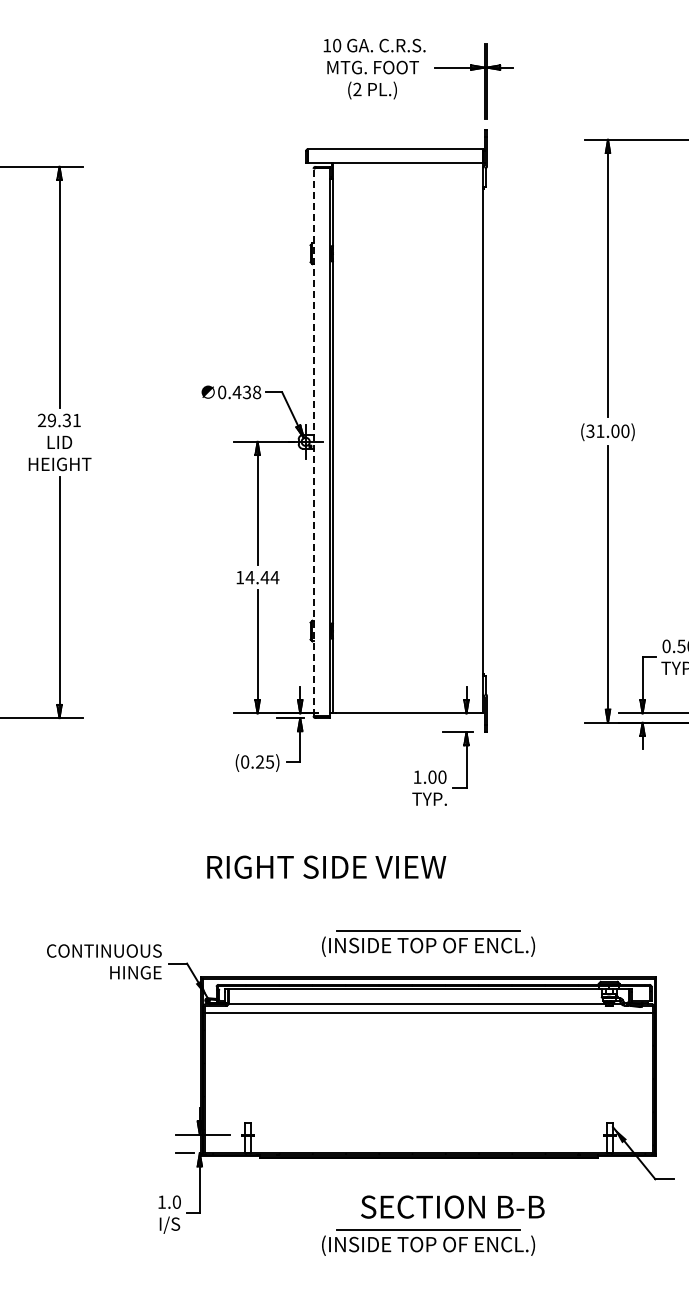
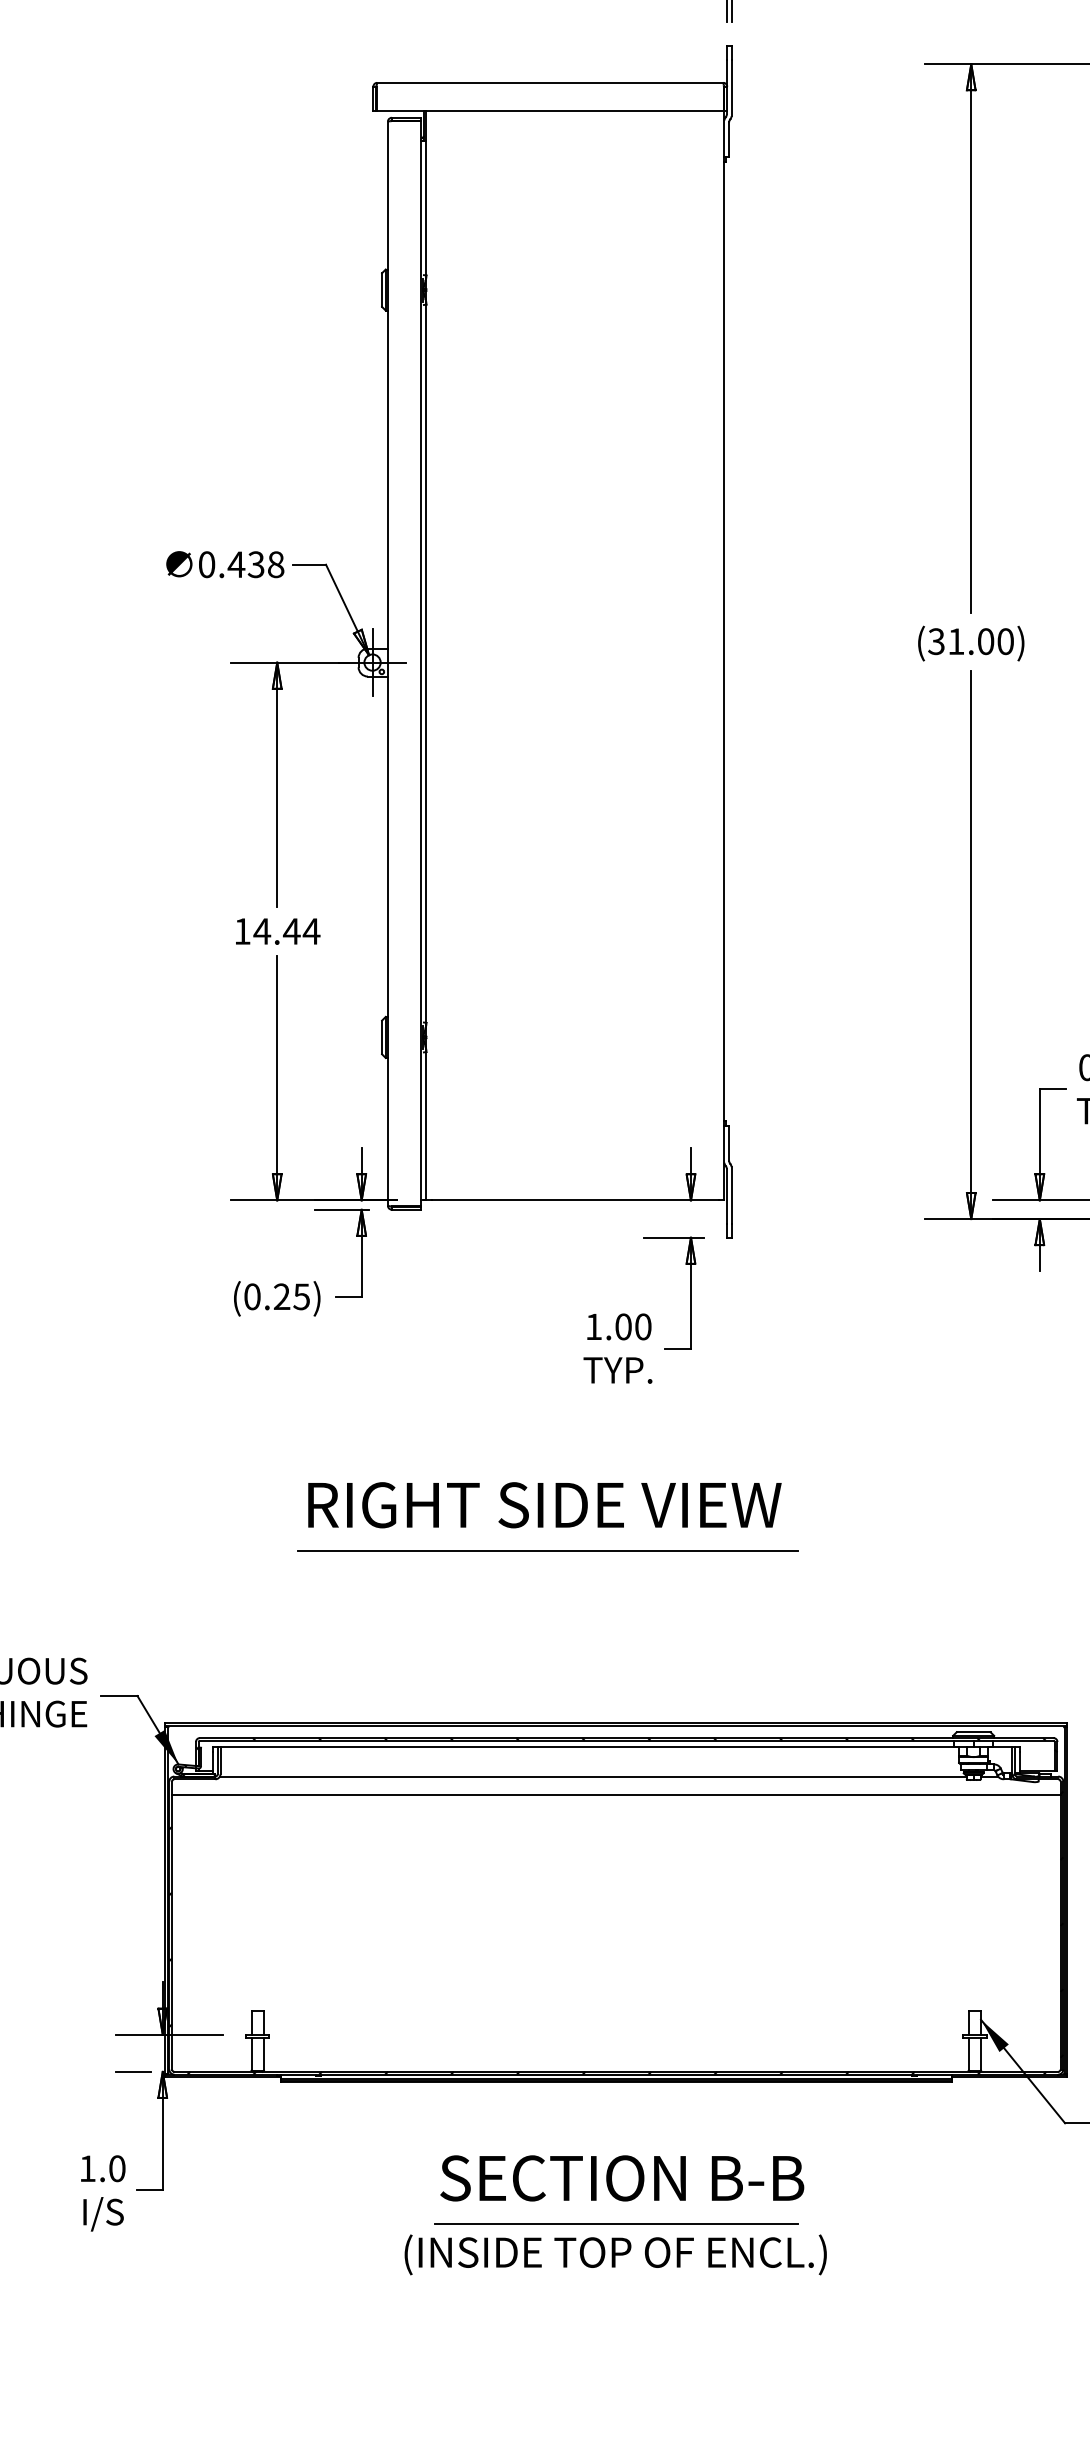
line: (313, 442) -> (387, 663), dashed -> solid
text: (326, 866) -> (544, 1503), moved
line: (393, 890) -> (546, 1551), added
part: (428, 943) -> (615, 1656), removed
text: (452, 1206) -> (621, 2177), moved

